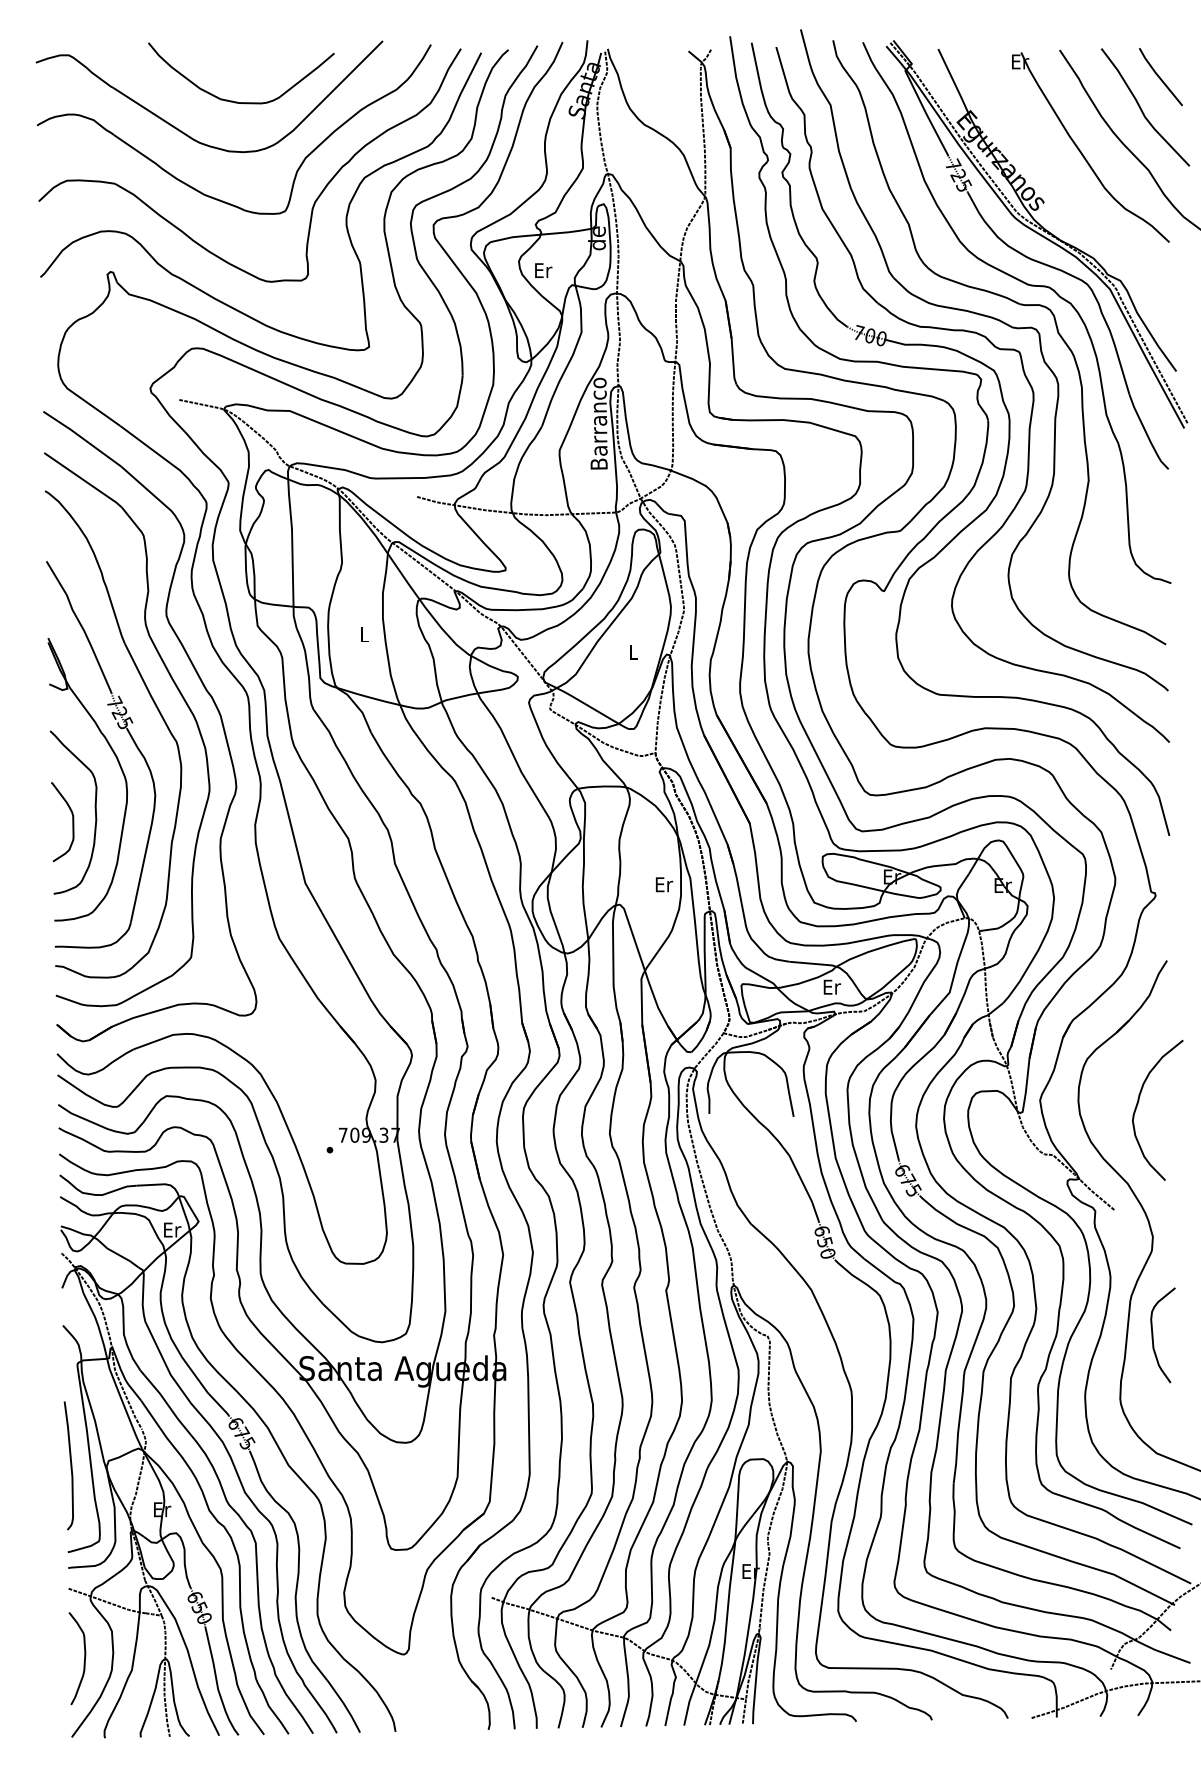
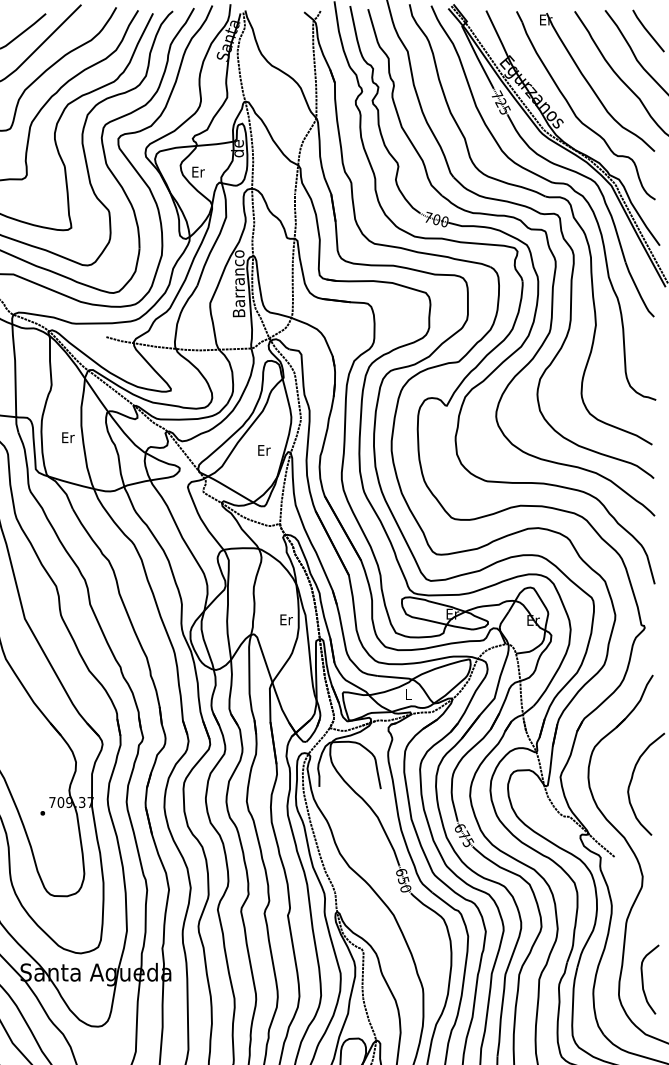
part: (1058, 187) -> (573, 111), added
text: (364, 634) -> (67, 437), L -> Er
text: (633, 652) -> (264, 450), L -> Er
text: (832, 986) -> (409, 694), Er -> L
curve: (1153, 1335) -> (643, 979), moved

